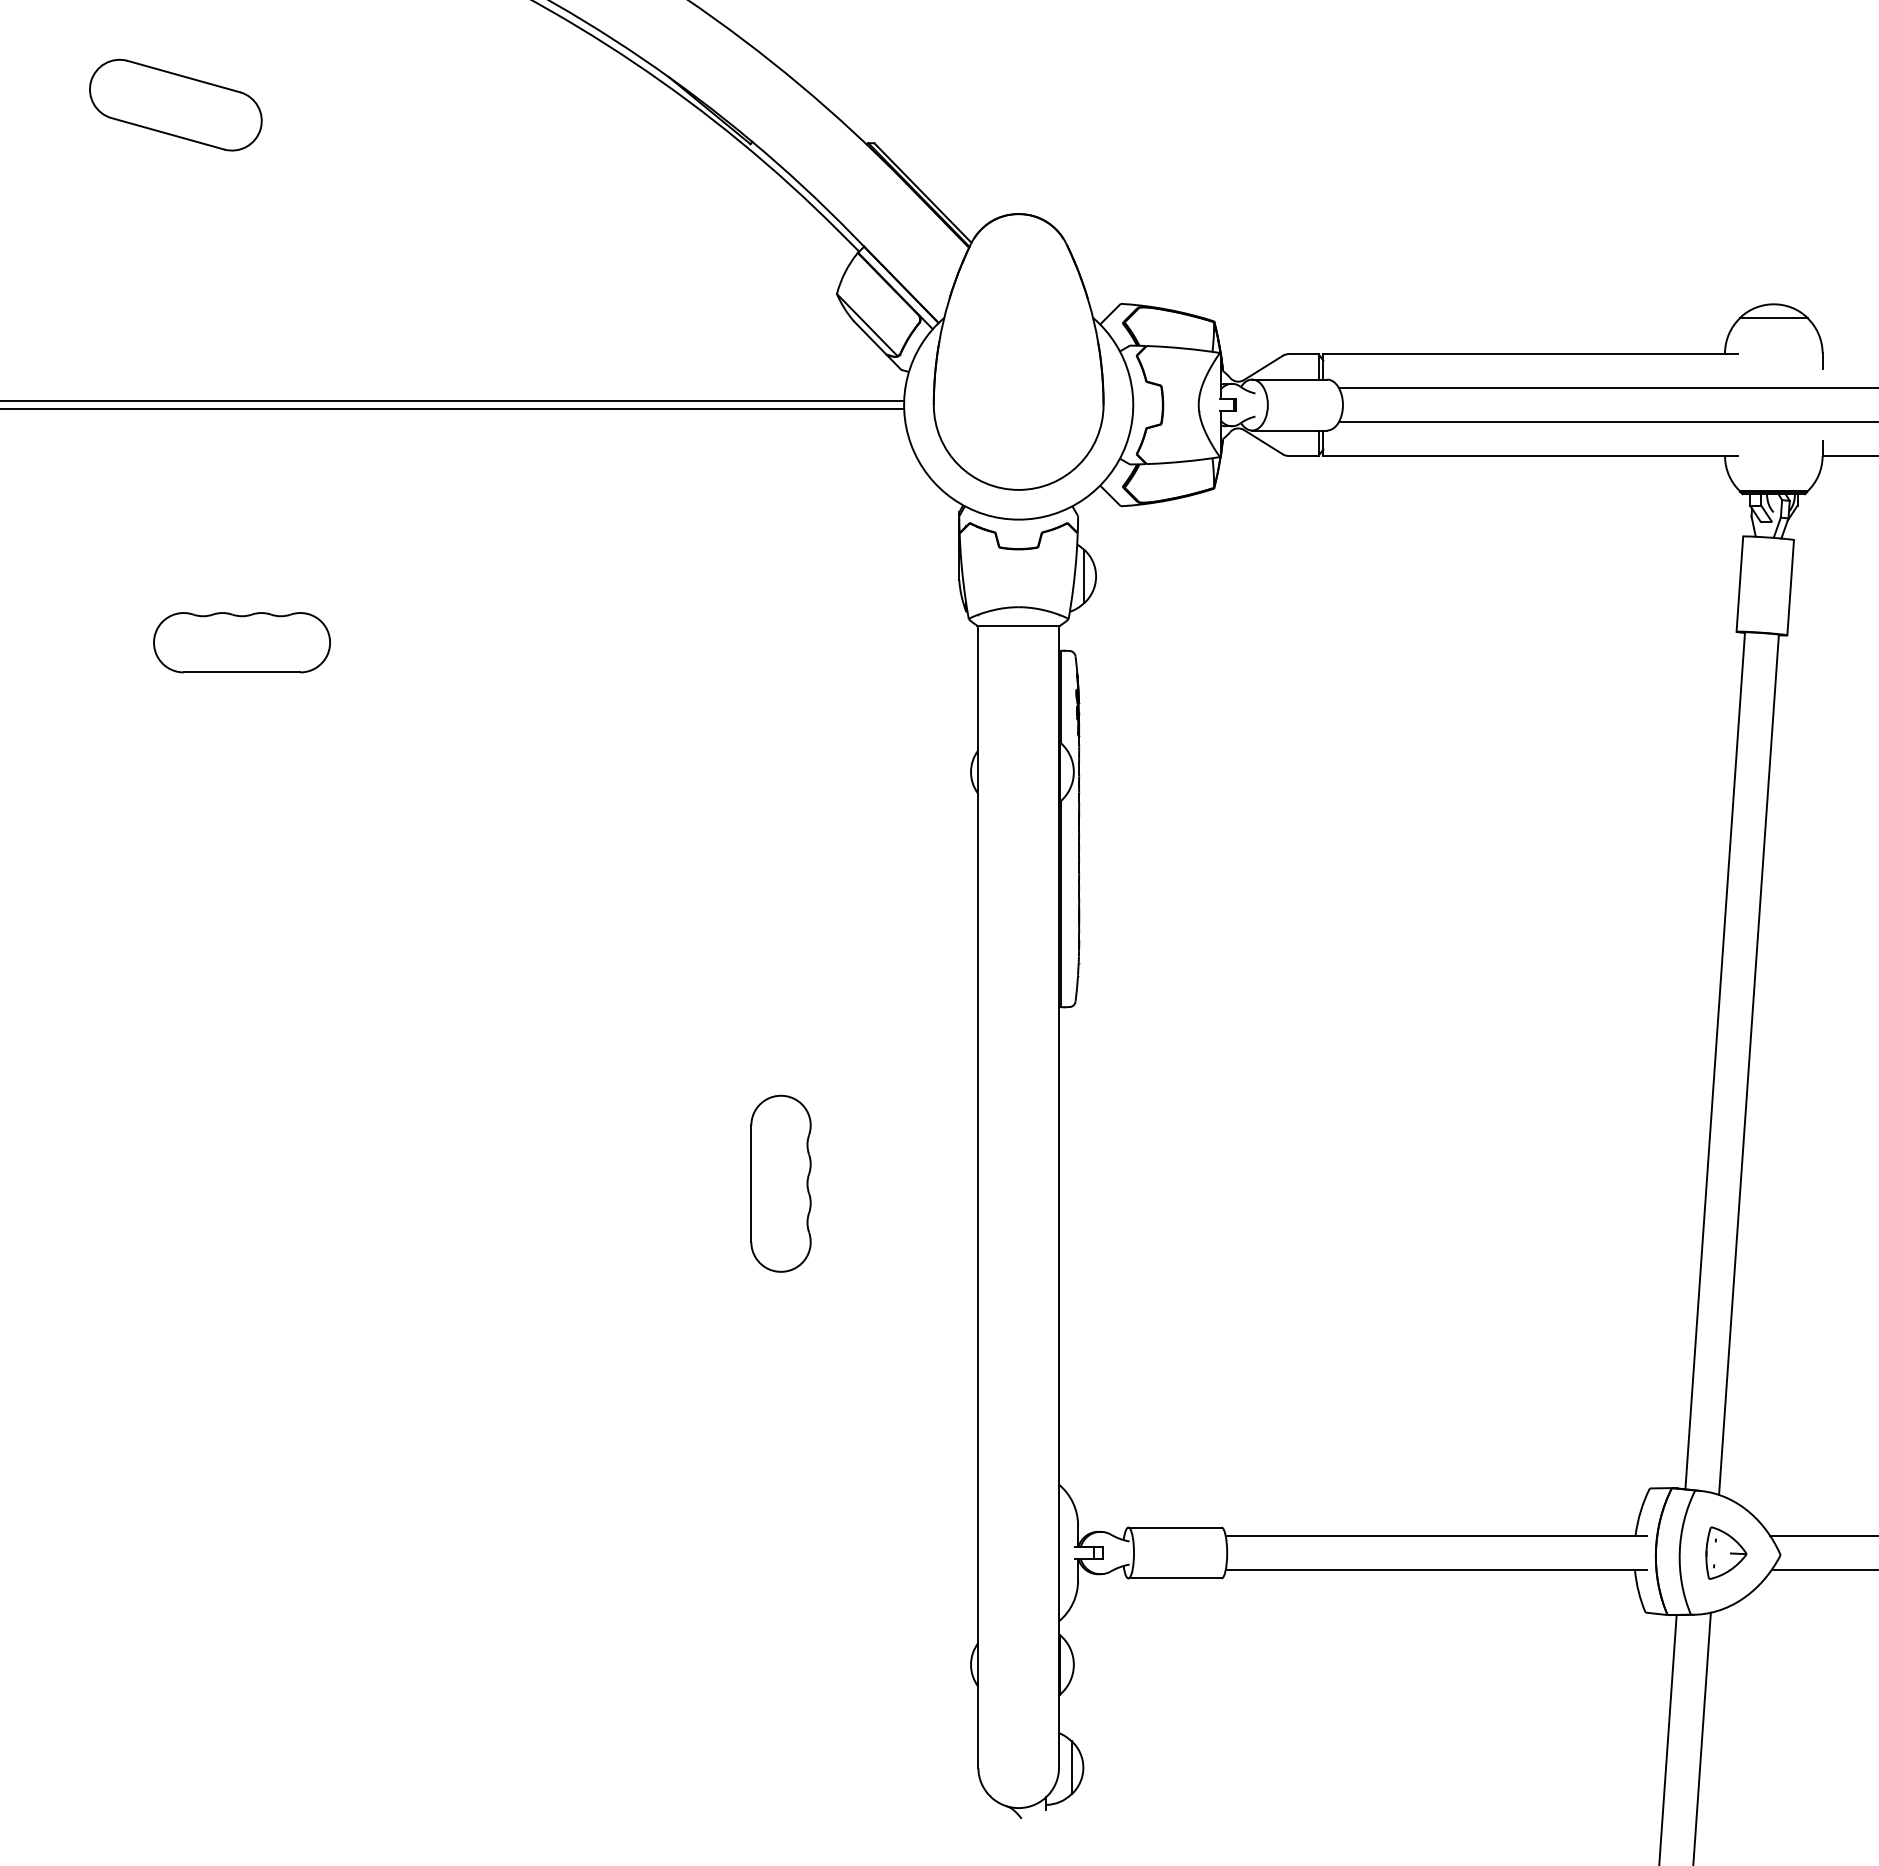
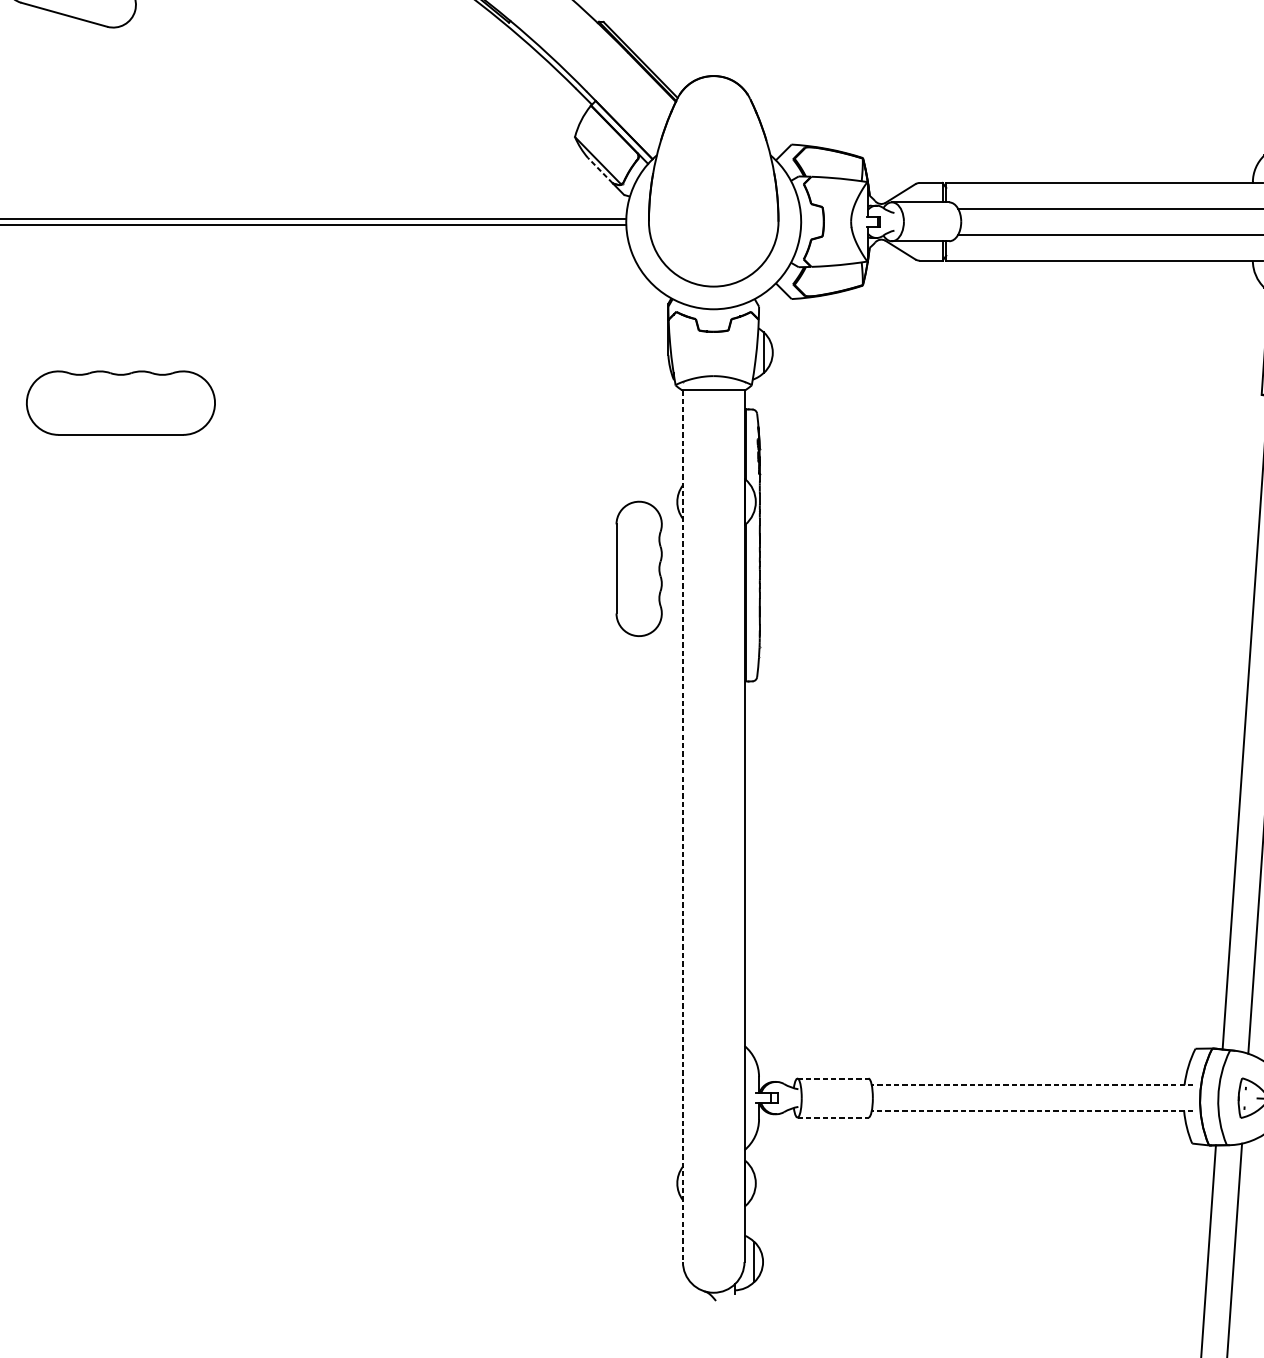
line: (869, 337) -> (599, 170), solid -> dashed
part: (241, 642) -> (120, 403), size x1.4
part: (780, 1183) -> (638, 568), moved
line: (978, 1197) -> (683, 826), solid -> dashed
line: (1175, 1527) -> (833, 1078), solid -> dashed
line: (1436, 1536) -> (1032, 1085), solid -> dashed
line: (1435, 1570) -> (1031, 1111), solid -> dashed
line: (1175, 1578) -> (833, 1117), solid -> dashed

